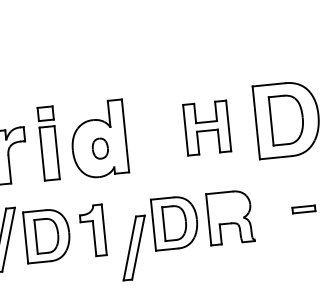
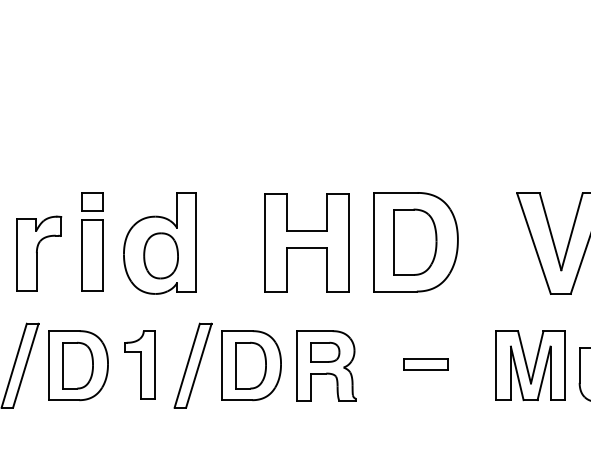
part: (206, 128) -> (306, 242), size x1.43
part: (99, 148) -> (160, 255), size x1.67
part: (228, 207) -> (325, 351), added
part: (303, 209) -> (425, 364), size x1.43
part: (133, 247) -> (192, 365), moved

